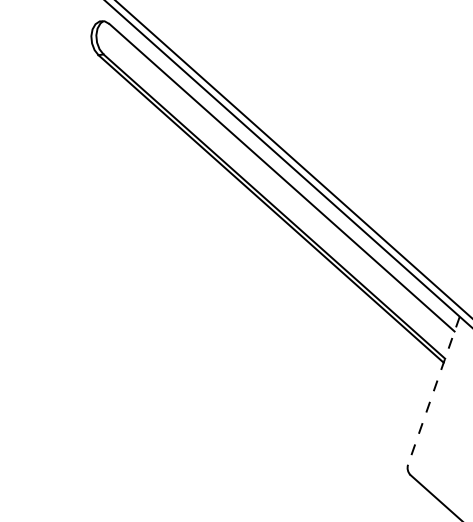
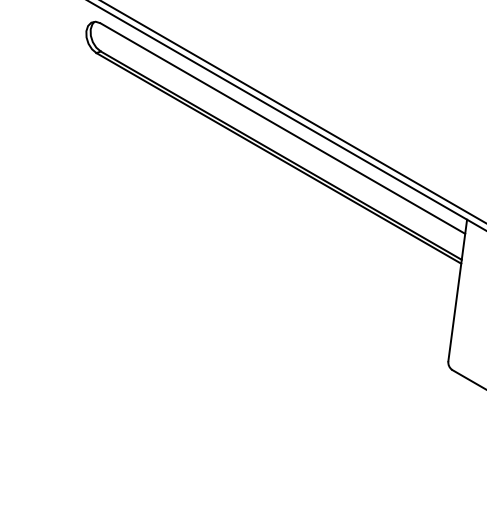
line: (433, 390) -> (457, 290), dashed -> solid

